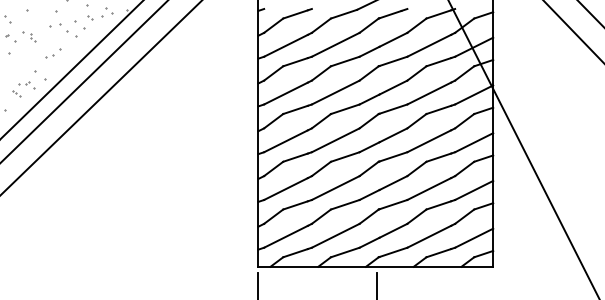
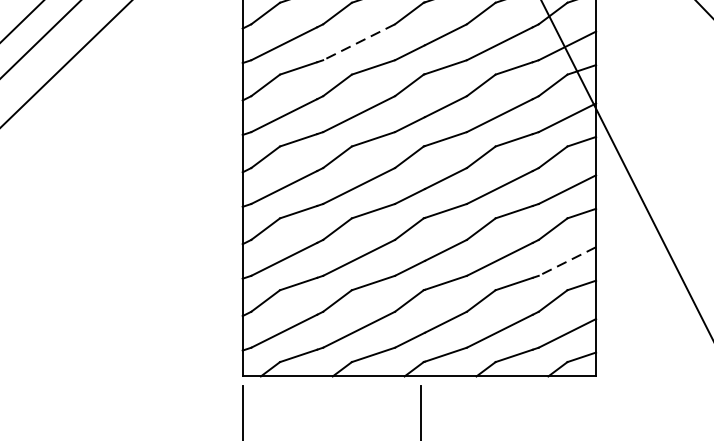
line: (335, 44) -> (358, 41), solid -> dashed
line: (473, 190) -> (566, 261), solid -> dashed

